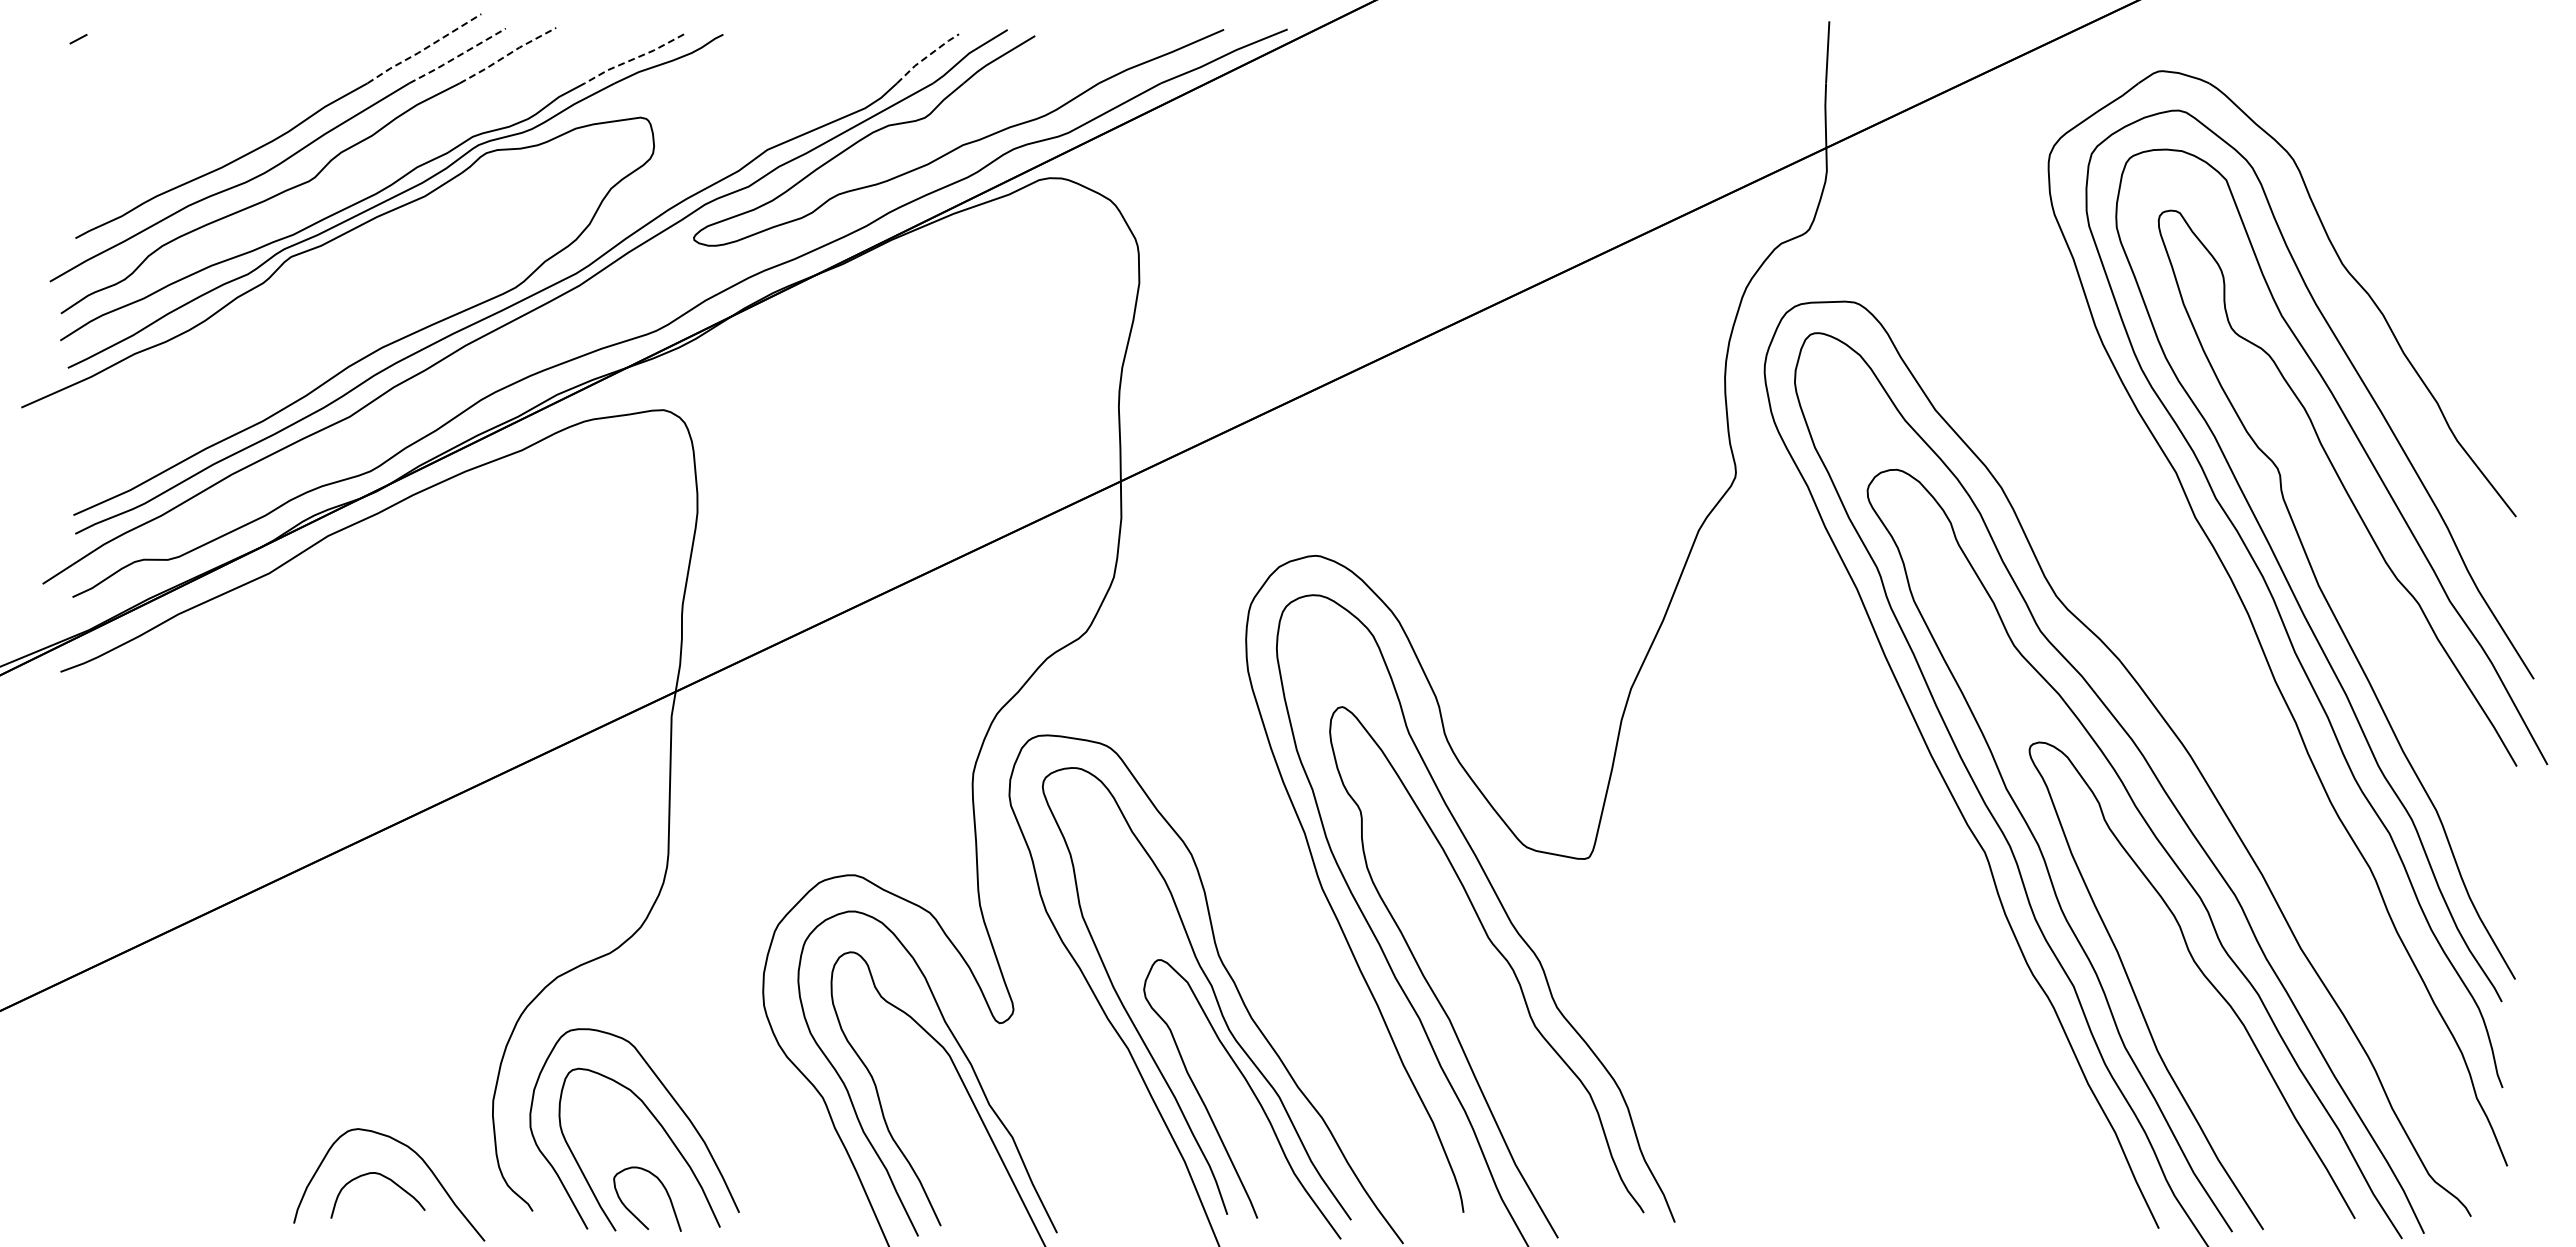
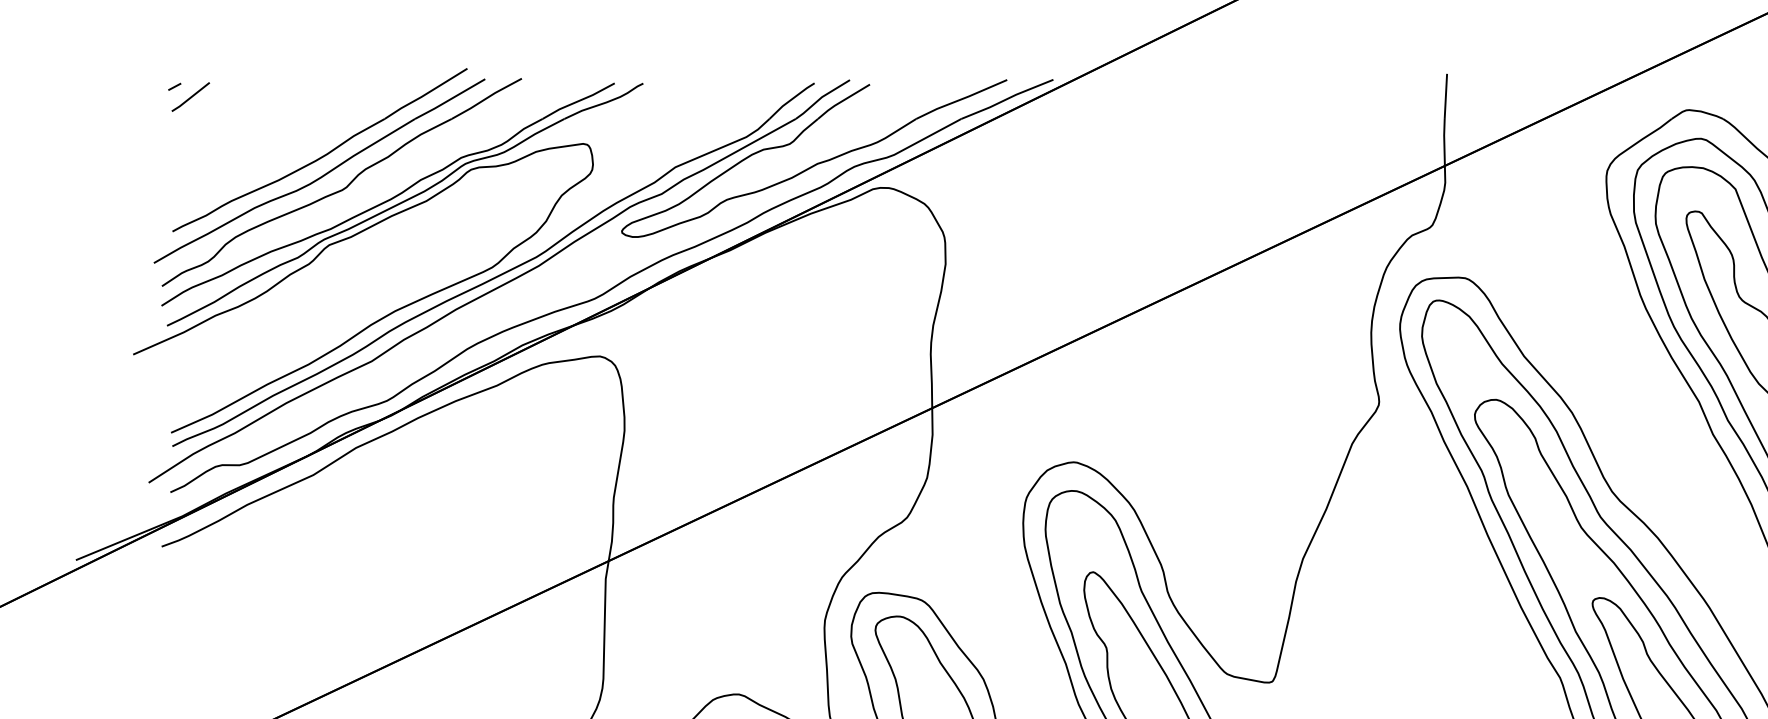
line: (423, 49) -> (425, 94), dashed -> solid
line: (100, 53) -> (190, 97), added
line: (507, 54) -> (486, 97), dashed -> solid
line: (457, 56) -> (450, 99), dashed -> solid
line: (927, 56) -> (791, 99), dashed -> solid
line: (634, 58) -> (578, 100), dashed -> solid

